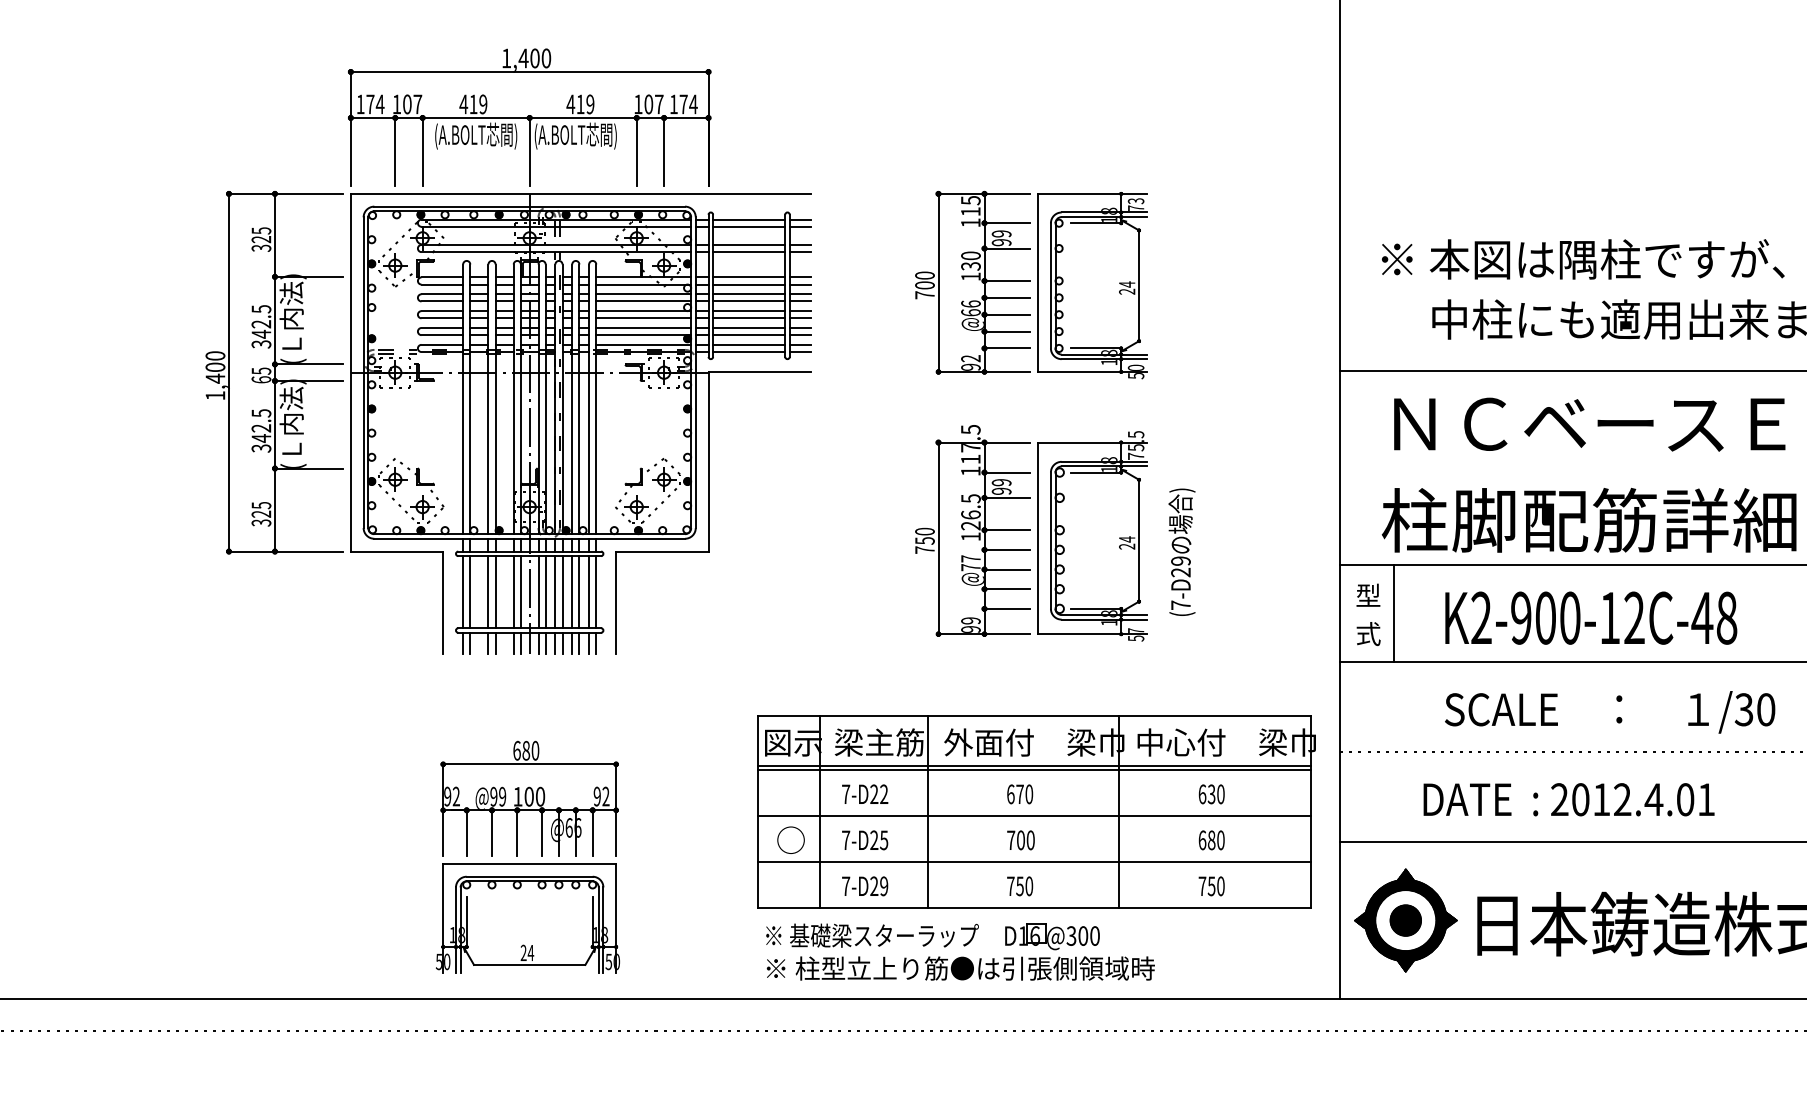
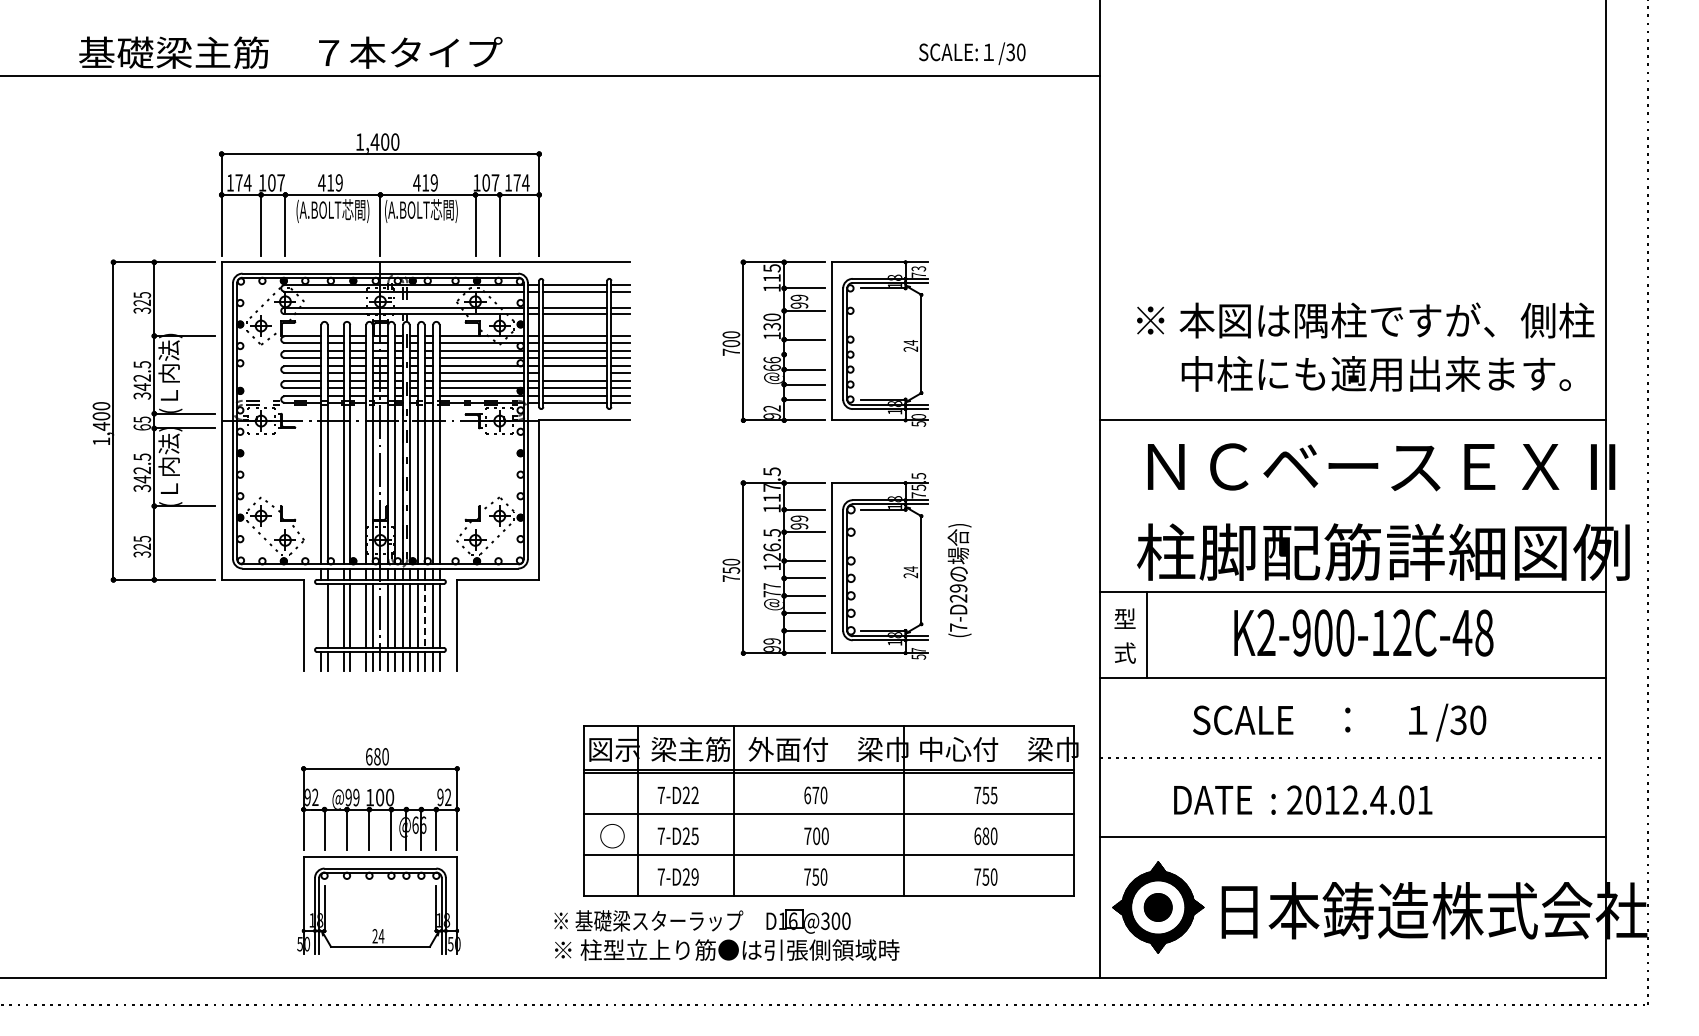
line: (1007, 297) -> (804, 354), removed
line: (749, 317) -> (575, 372), removed
line: (463, 591) -> (321, 615), removed
line: (579, 591) -> (424, 615), solid -> dashed
text: (1590, 617) -> (1363, 632), moved
text: (1211, 794) -> (985, 795), 630 -> 755
part: (960, 951) -> (726, 934), moved

